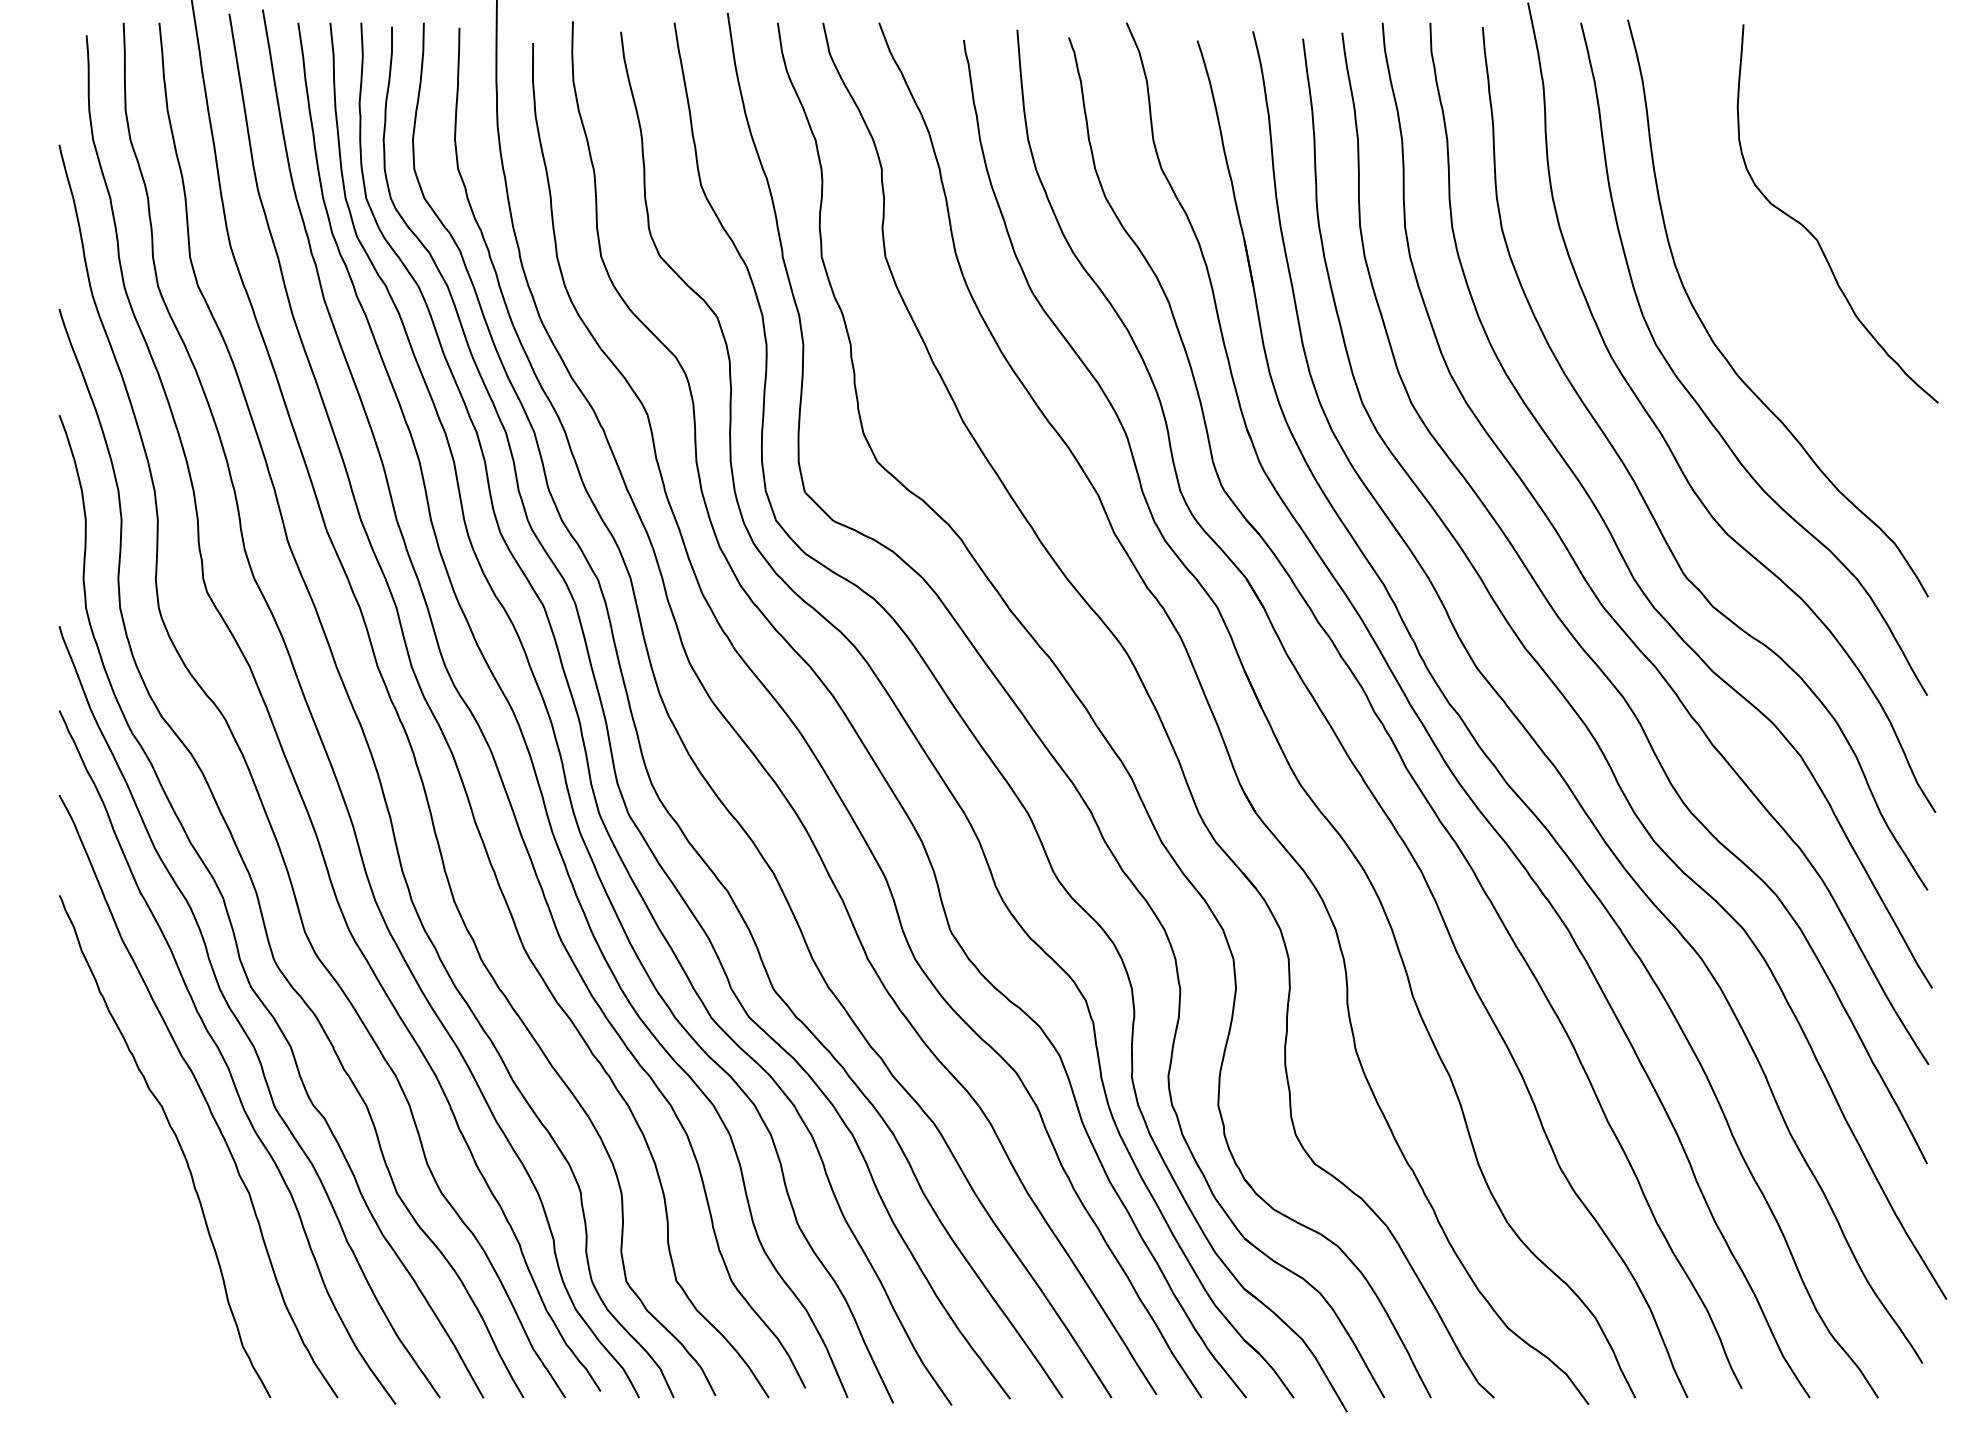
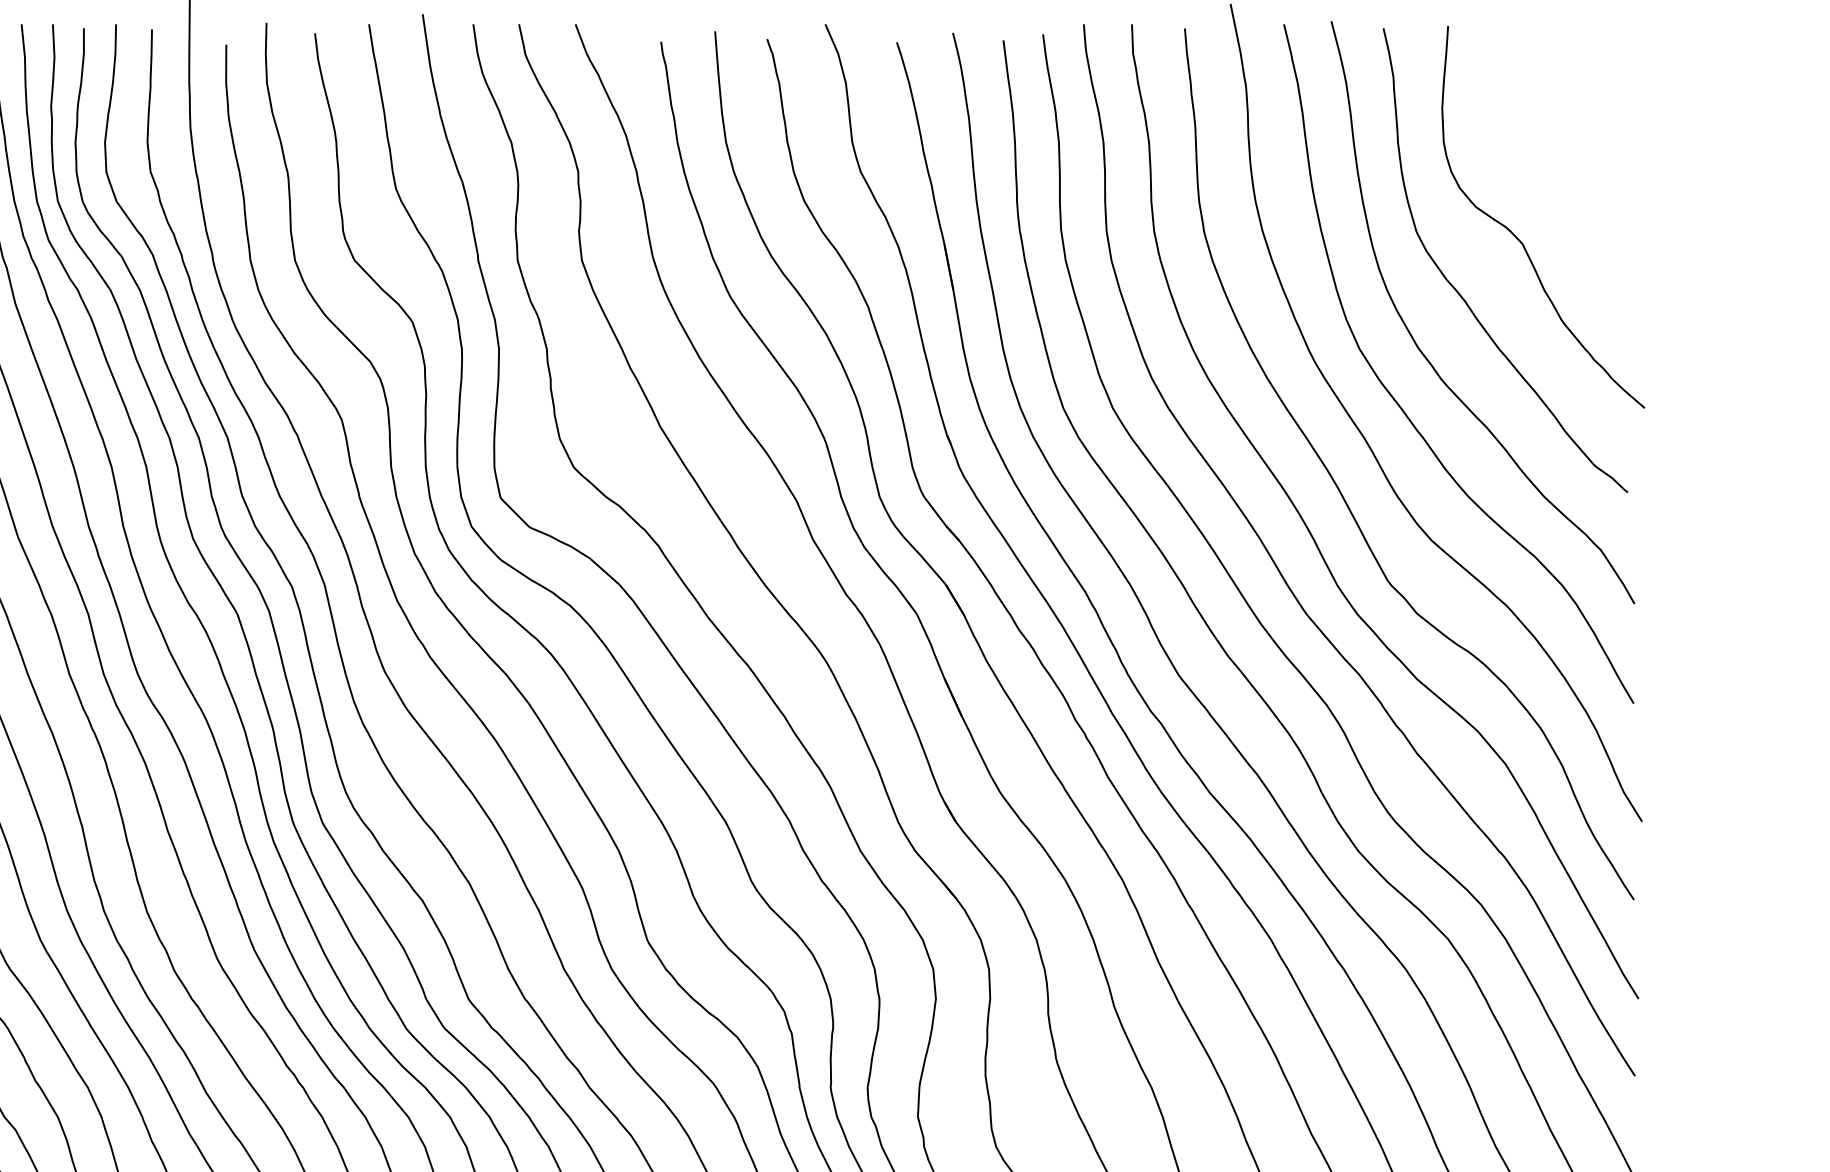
curve: (1756, 290) -> (1461, 294), added

